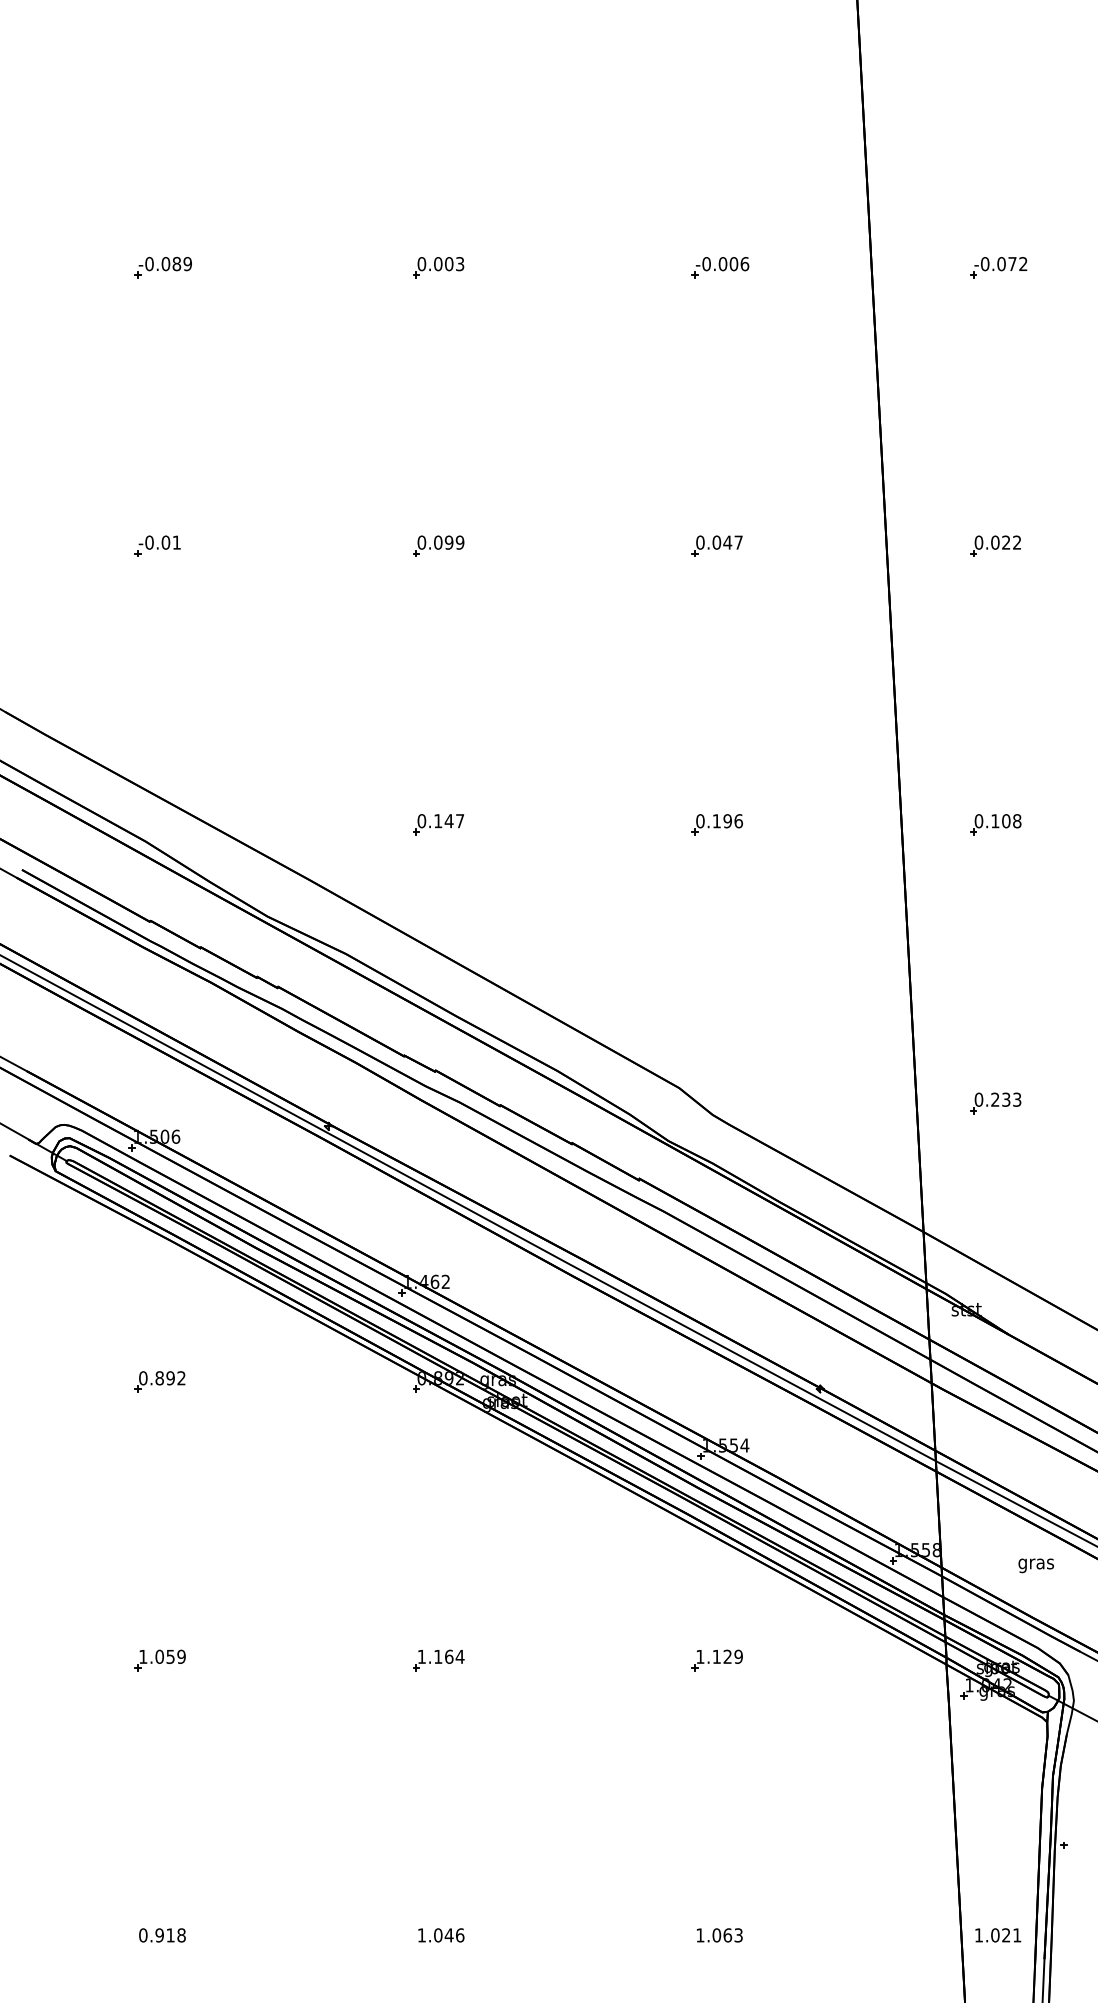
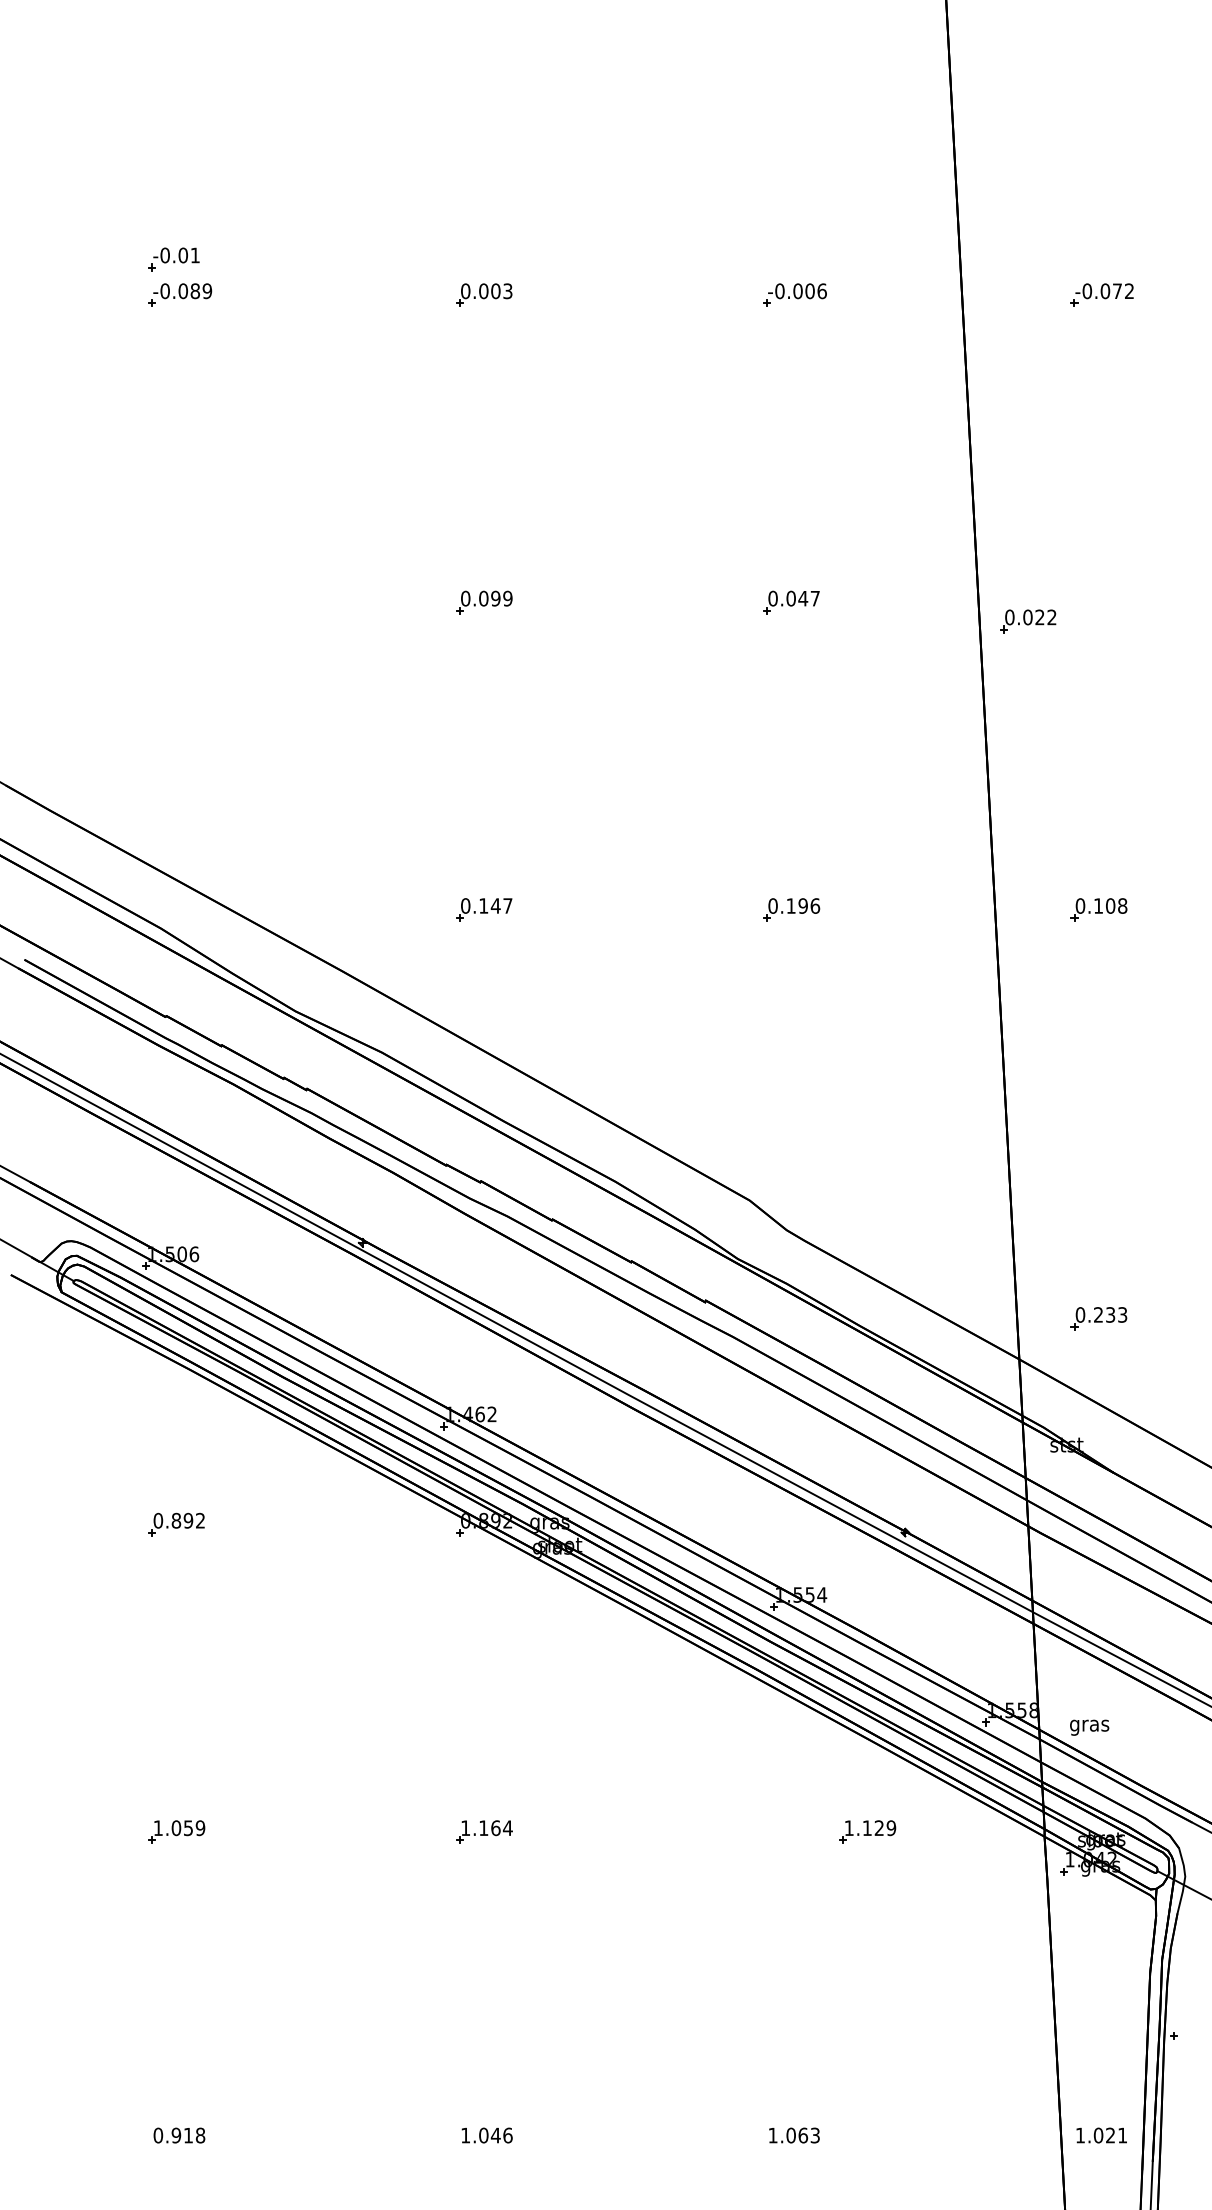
part: (157, 545) -> (173, 258), moved
part: (995, 545) -> (1028, 620), moved
part: (995, 1103) -> (1098, 1319), moved
text: (1035, 1565) -> (1088, 1727), moved
part: (716, 1660) -> (866, 1832), moved

